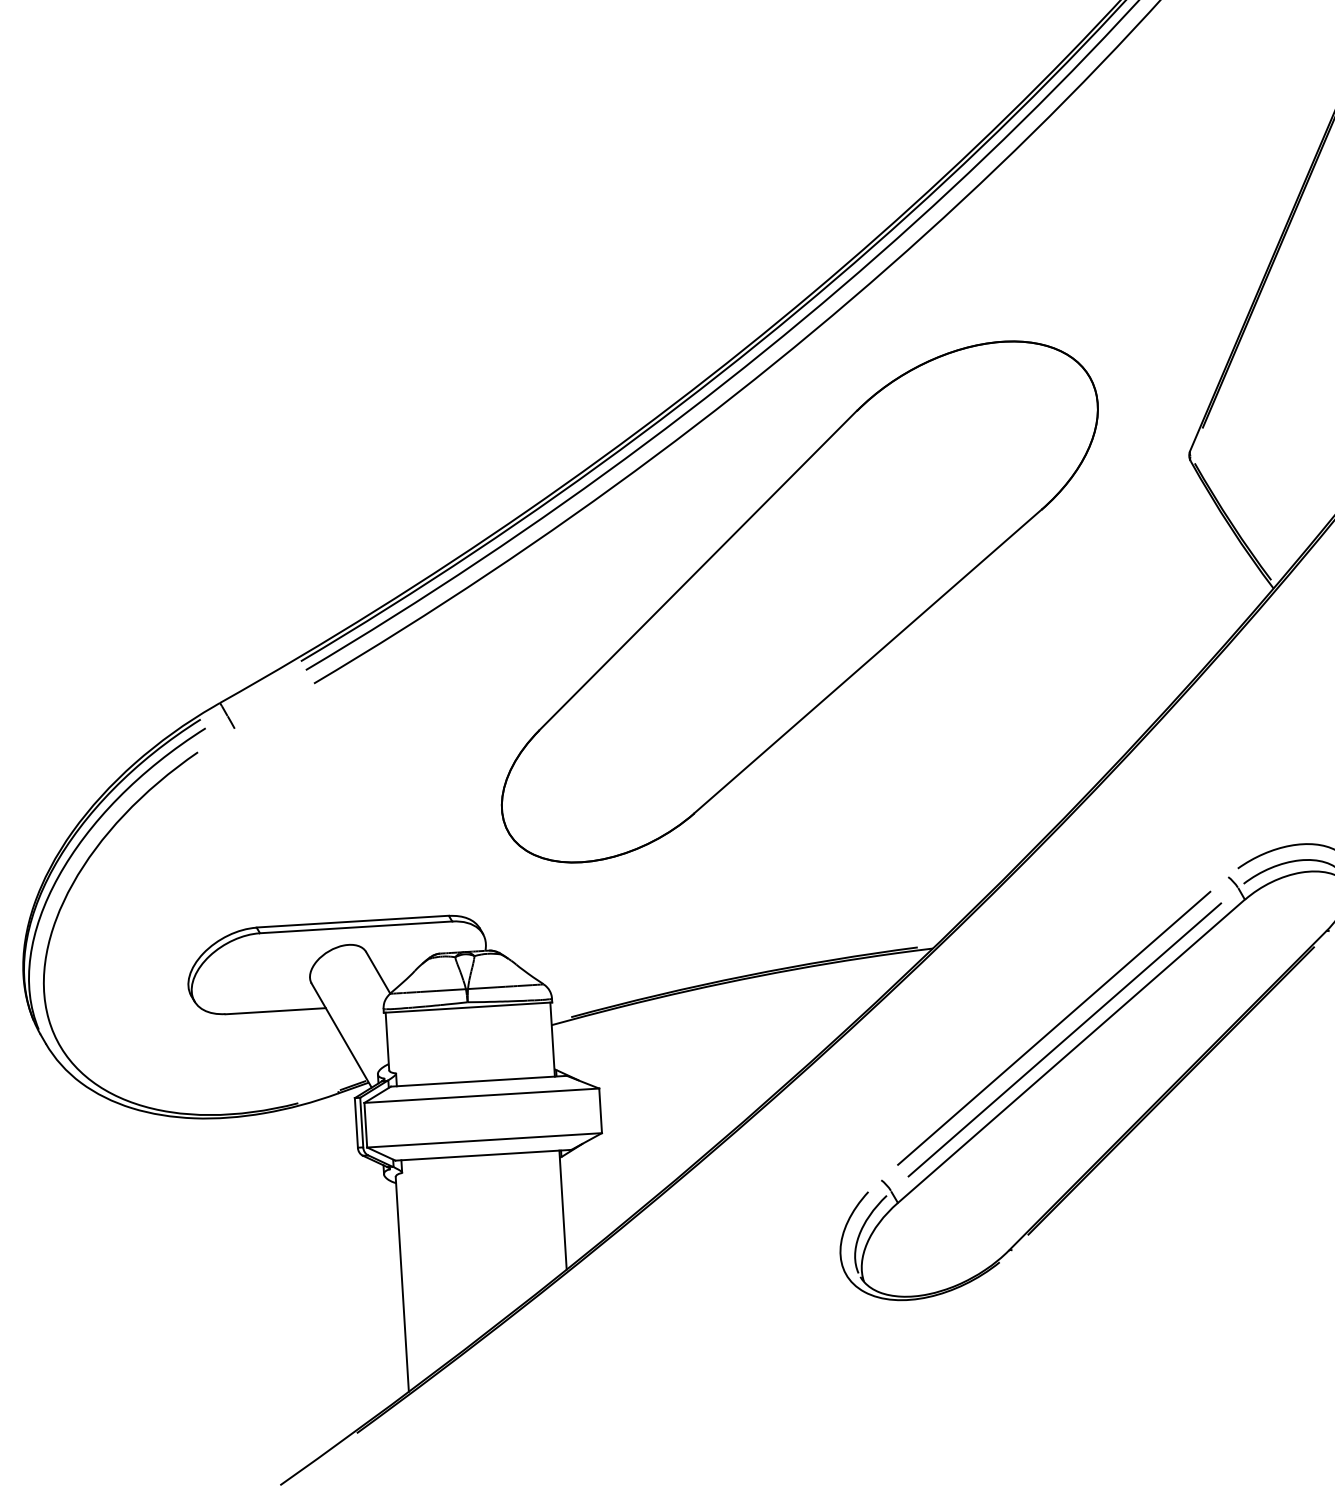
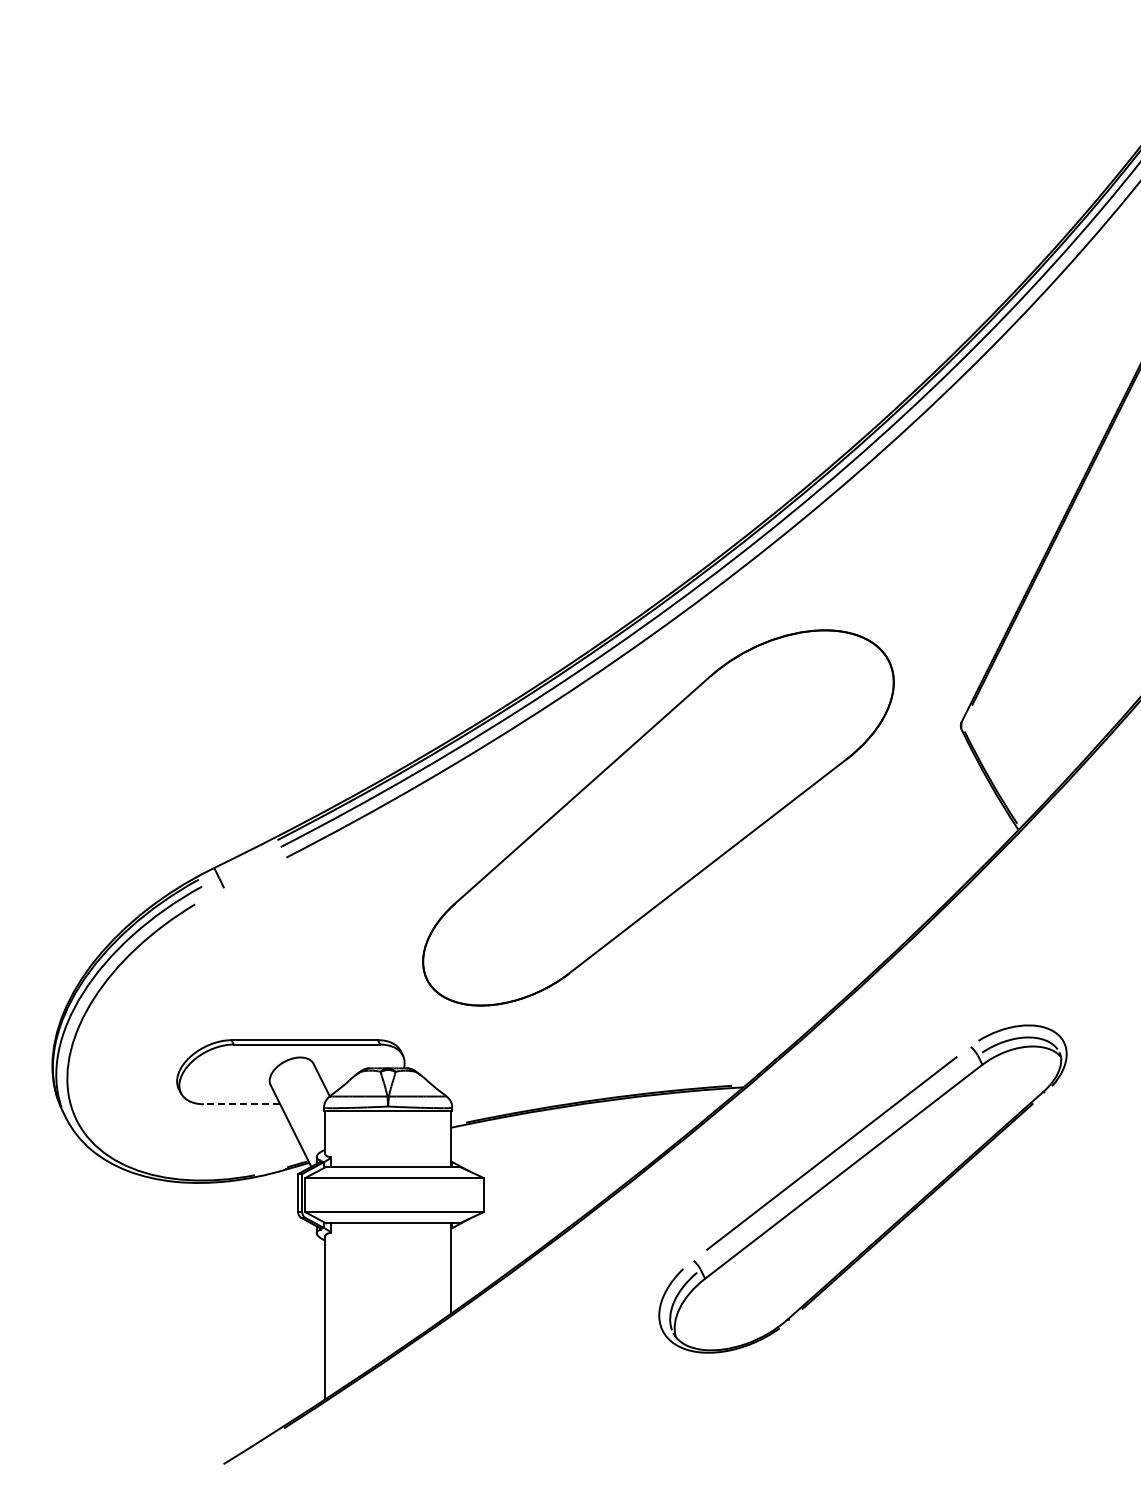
line: (274, 1011) -> (241, 1104), solid -> dashed
line: (1065, 1039) -> (839, 1162), removed

